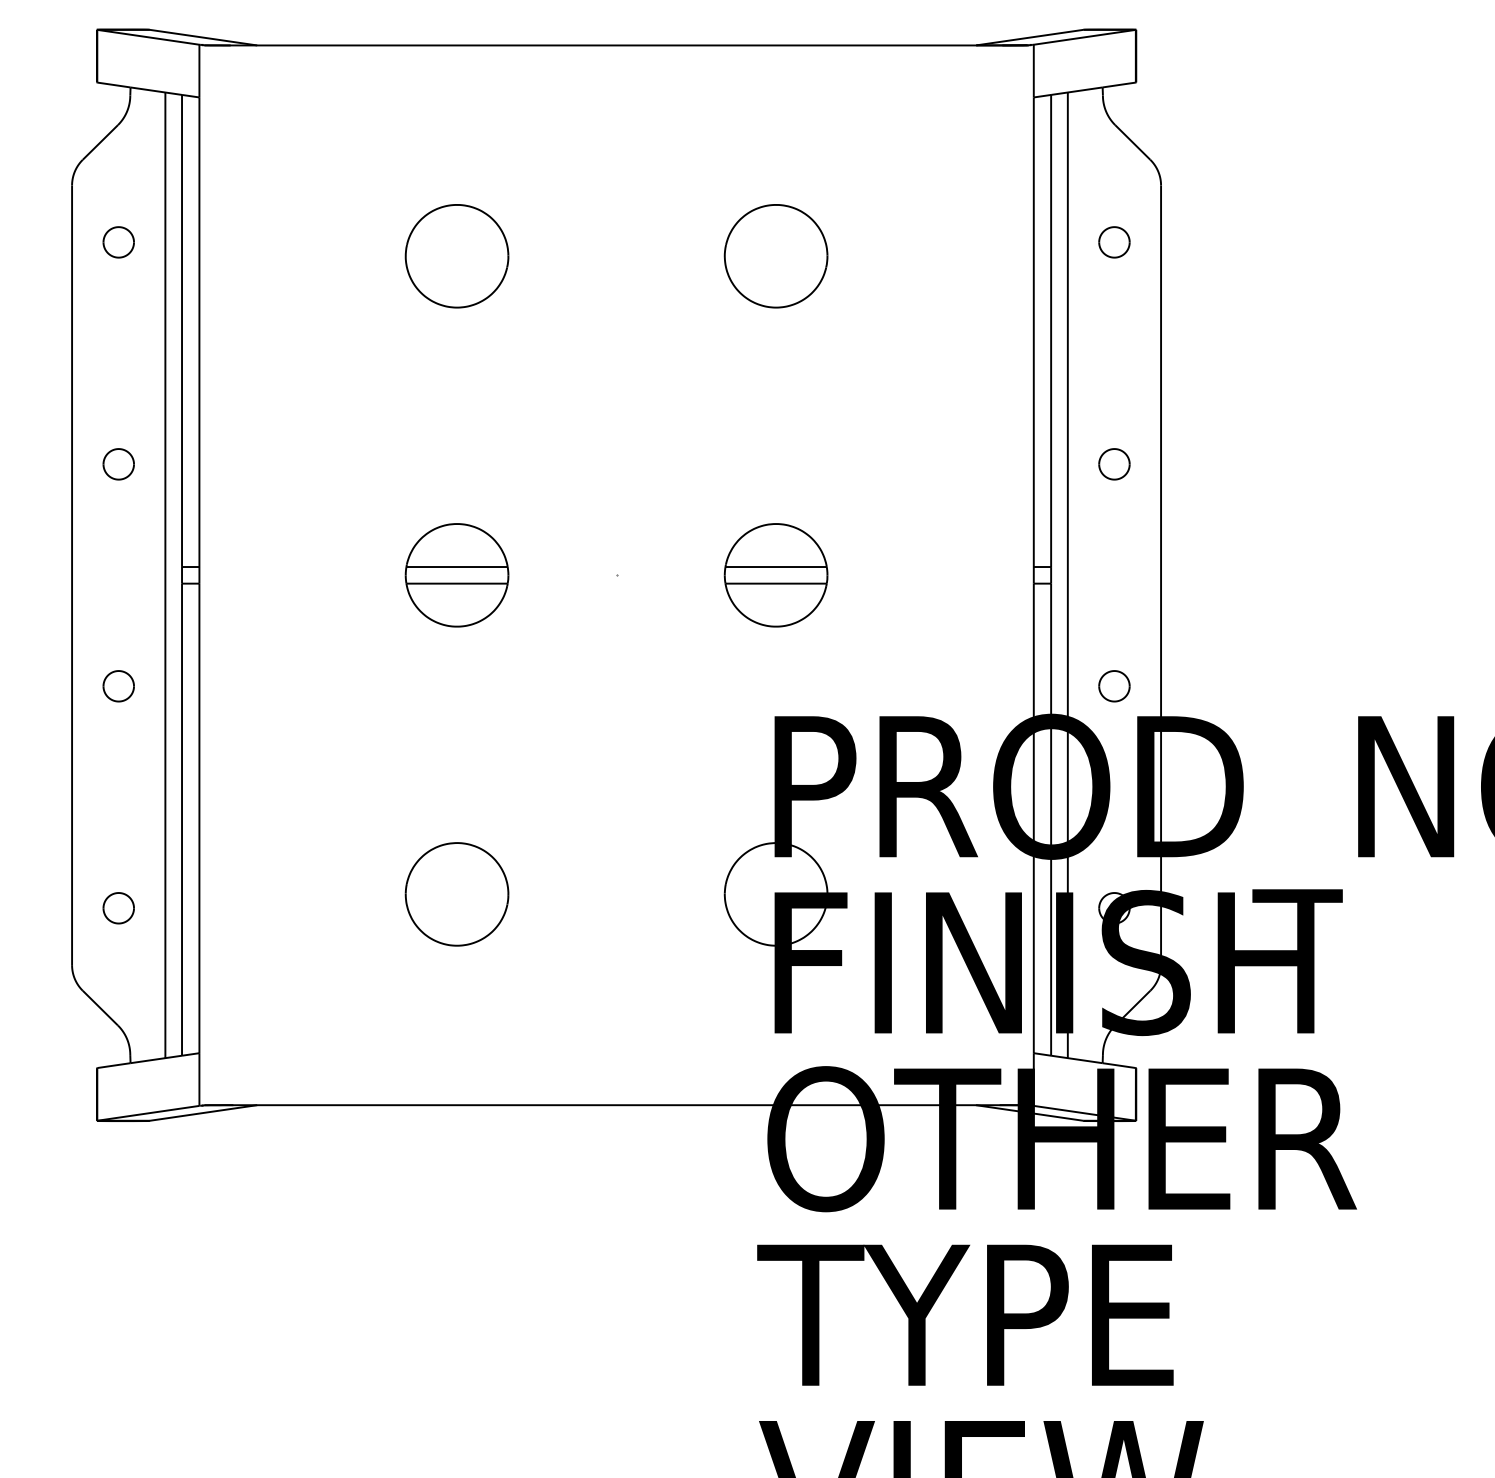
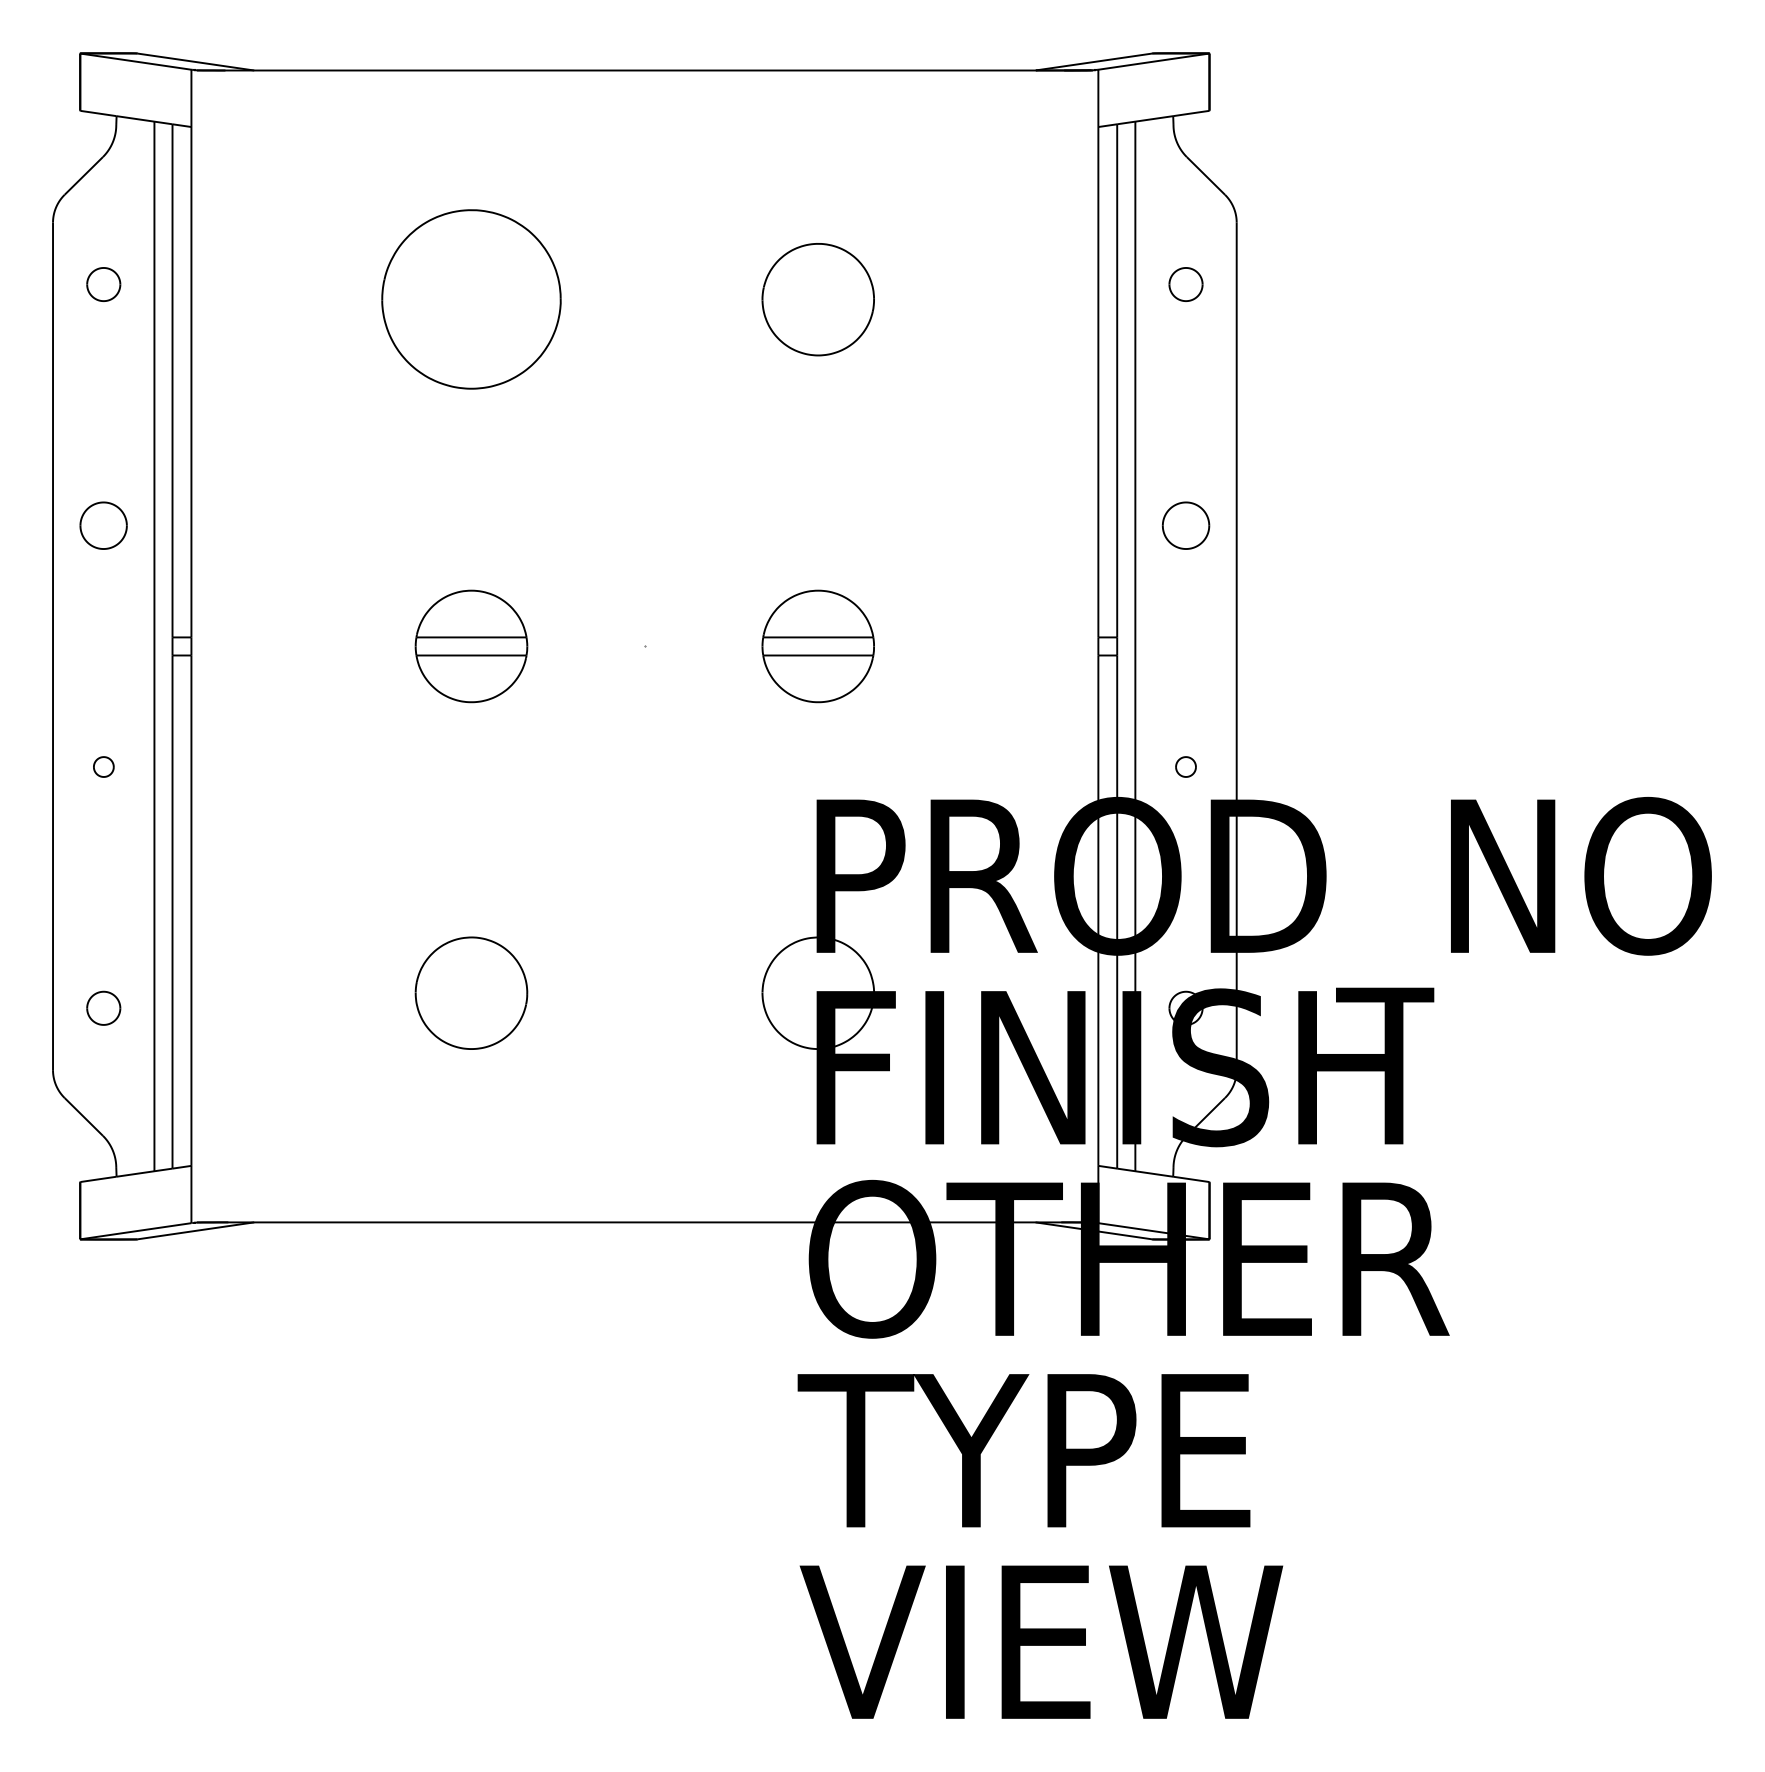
part: (457, 256) -> (471, 299), size x1.6
part: (118, 464) -> (103, 525), size x1.4
part: (1113, 464) -> (1185, 525), size x1.4
part: (118, 685) -> (103, 766), size x0.6
part: (1113, 685) -> (1185, 766), size x0.6

